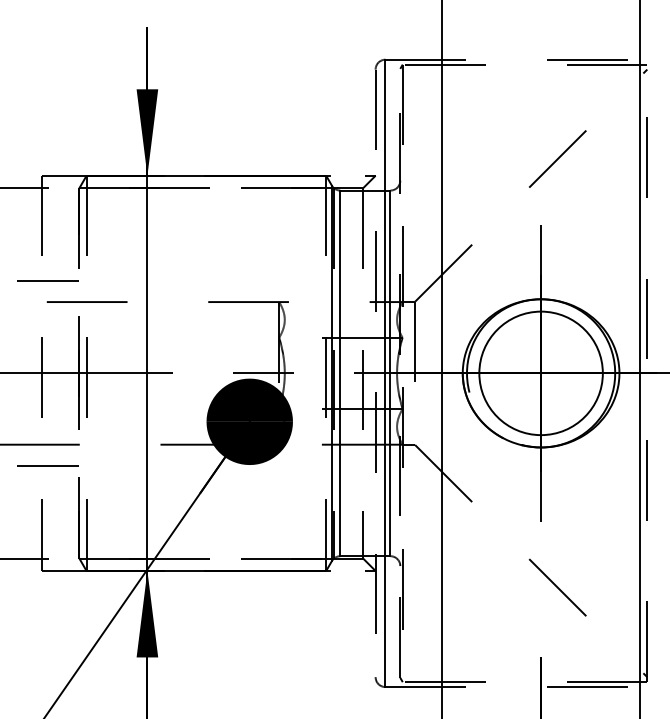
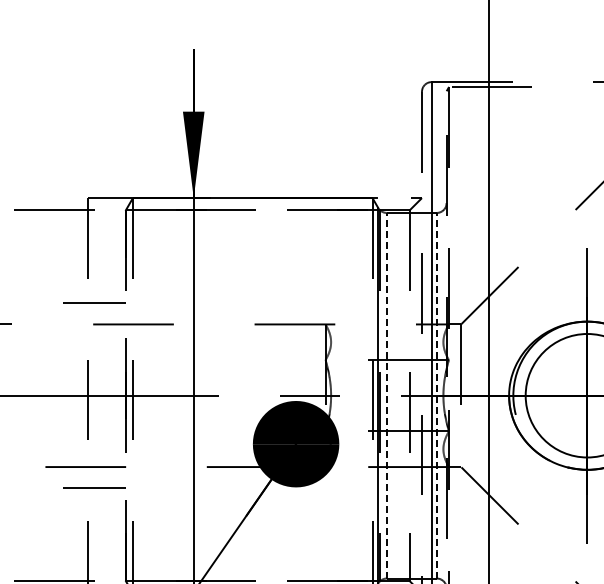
line: (340, 373) -> (386, 395), solid -> dashed
line: (390, 373) -> (436, 395), solid -> dashed

